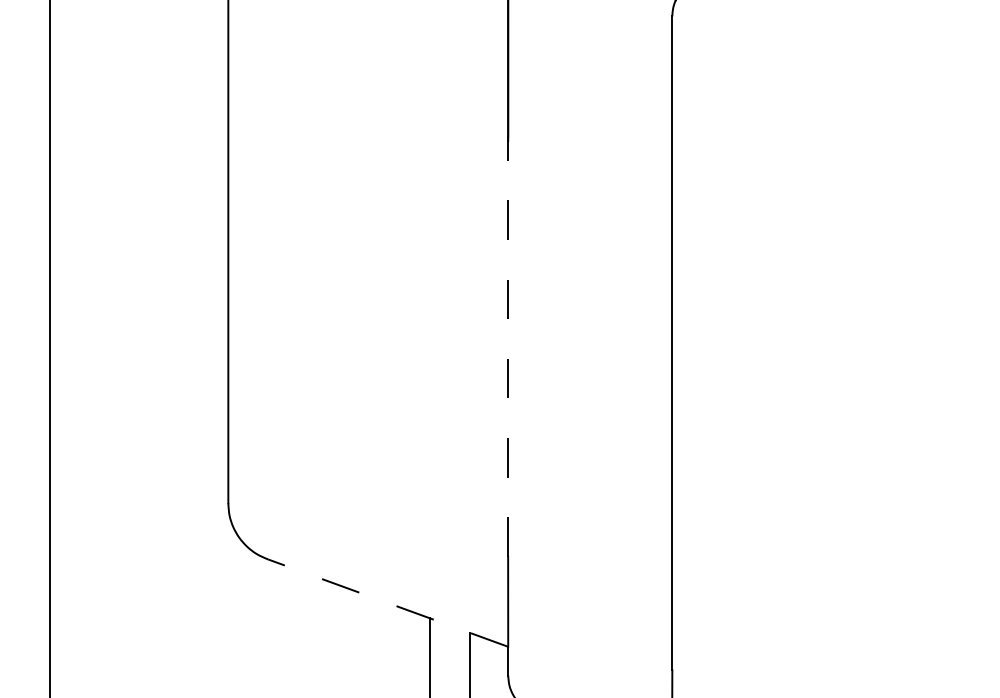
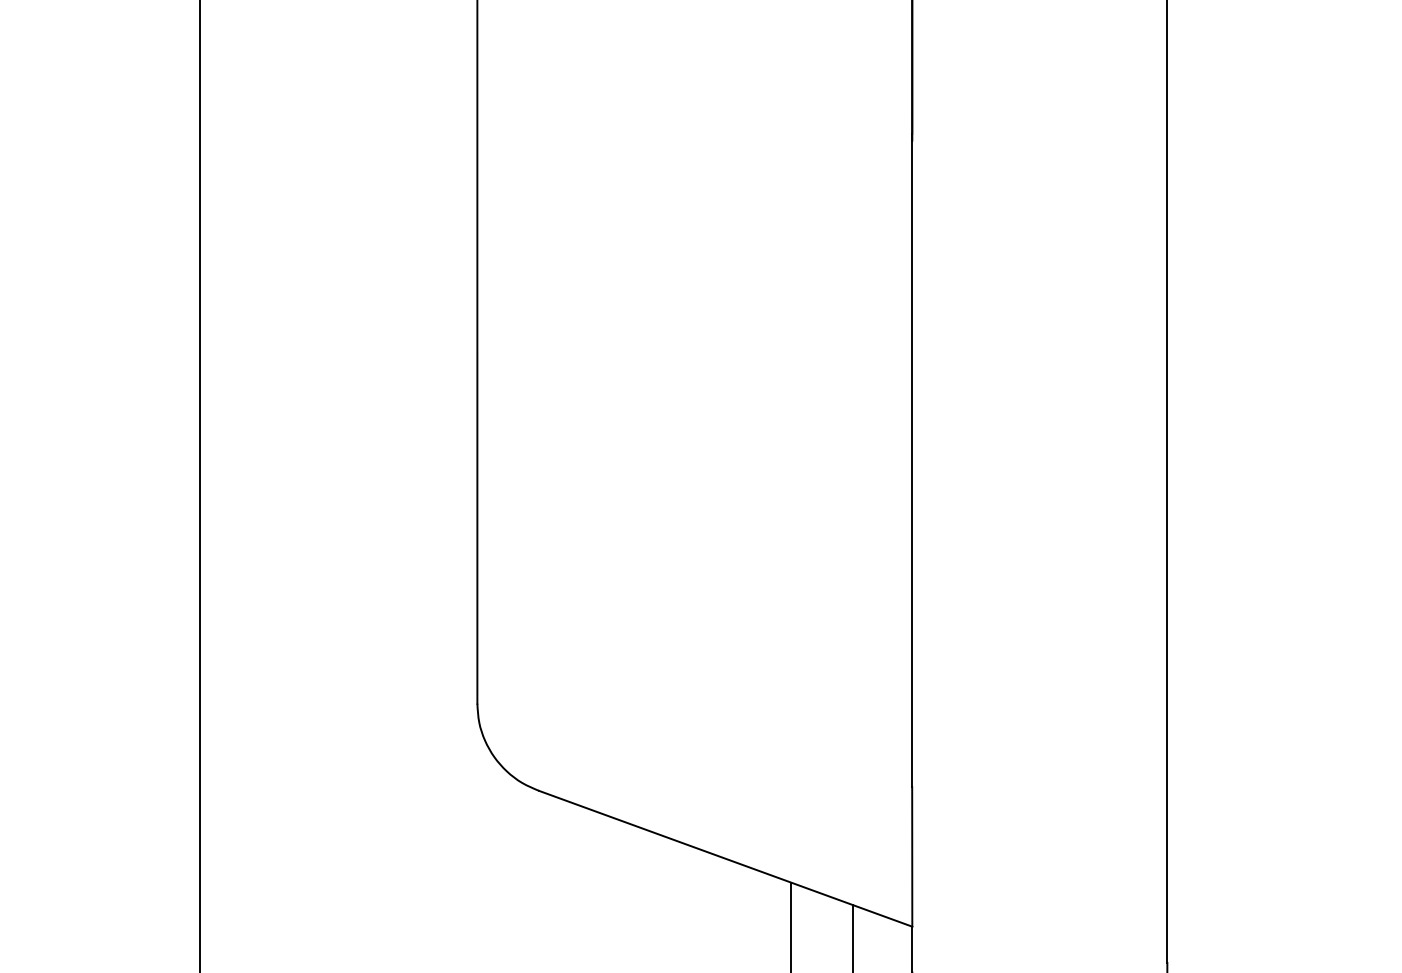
line: (508, 346) -> (912, 460), dashed -> solid
line: (388, 603) -> (726, 859), dashed -> solid

